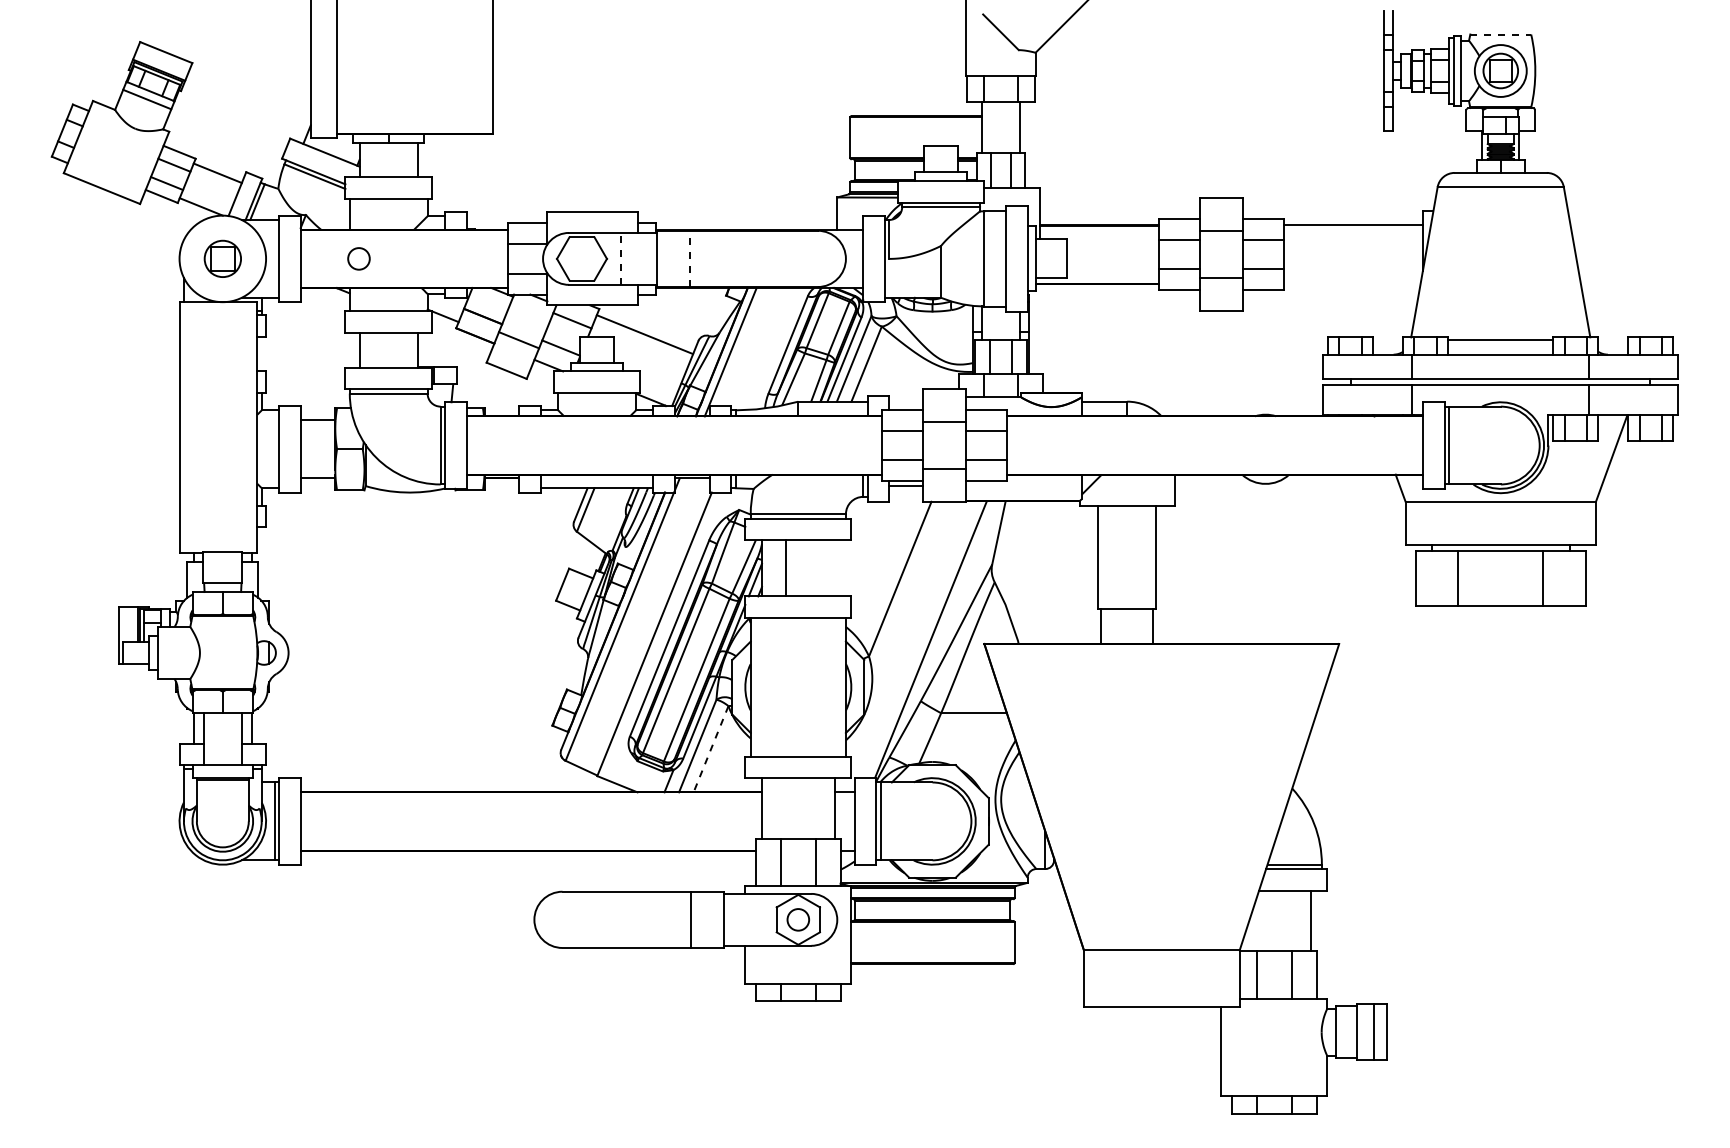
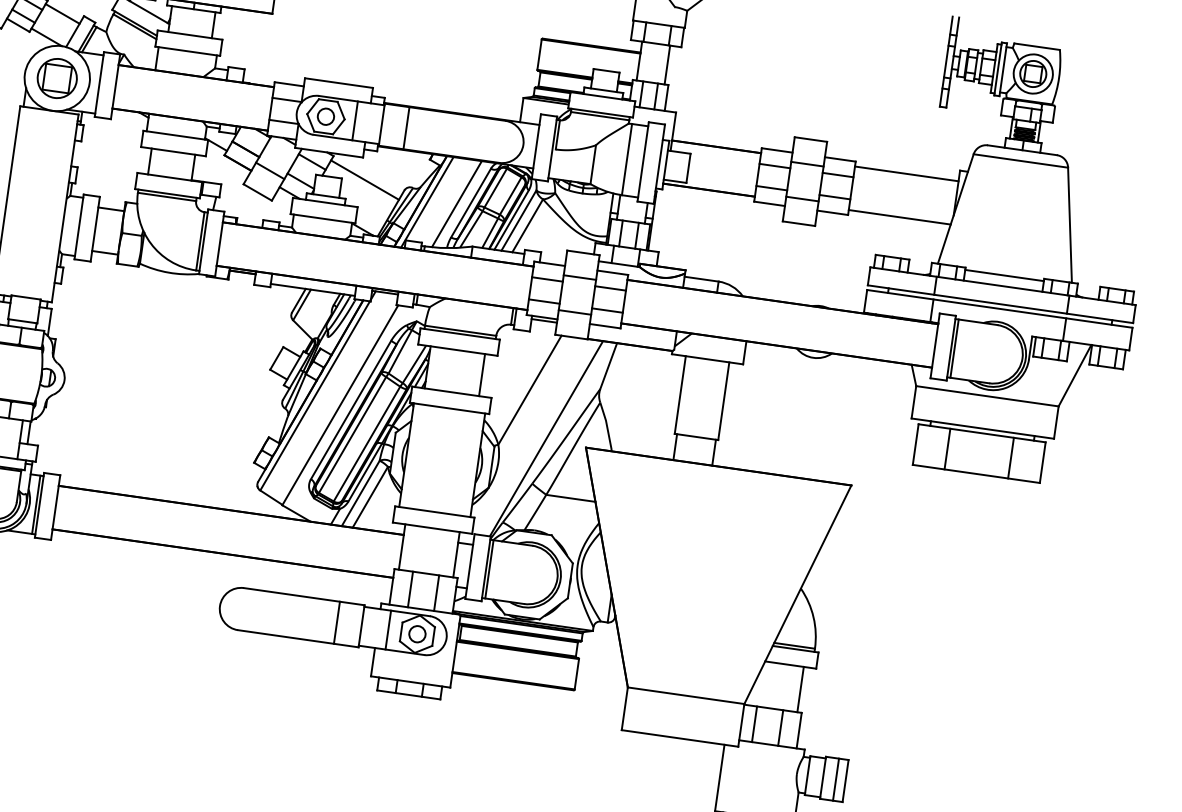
line: (1501, 34) -> (1037, 46), dashed -> solid
part: (222, 258) -> (57, 78), size x1.43
circle: (358, 258) -> (325, 116), moved
line: (620, 258) -> (354, 120), dashed -> solid
line: (689, 258) -> (406, 127), dashed -> solid
line: (1352, 283) -> (899, 217), added
line: (769, 348) -> (456, 203), added
line: (785, 568) -> (481, 375), moved
line: (711, 749) -> (370, 497), dashed -> solid
line: (759, 919) -> (388, 629), added

